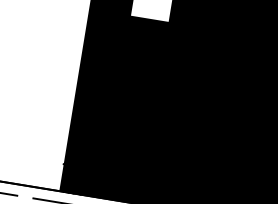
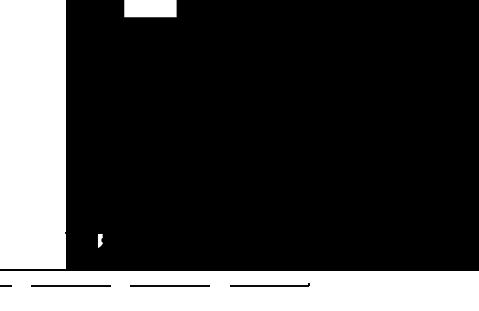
fill: (87, 174) -> (100, 241), removed

